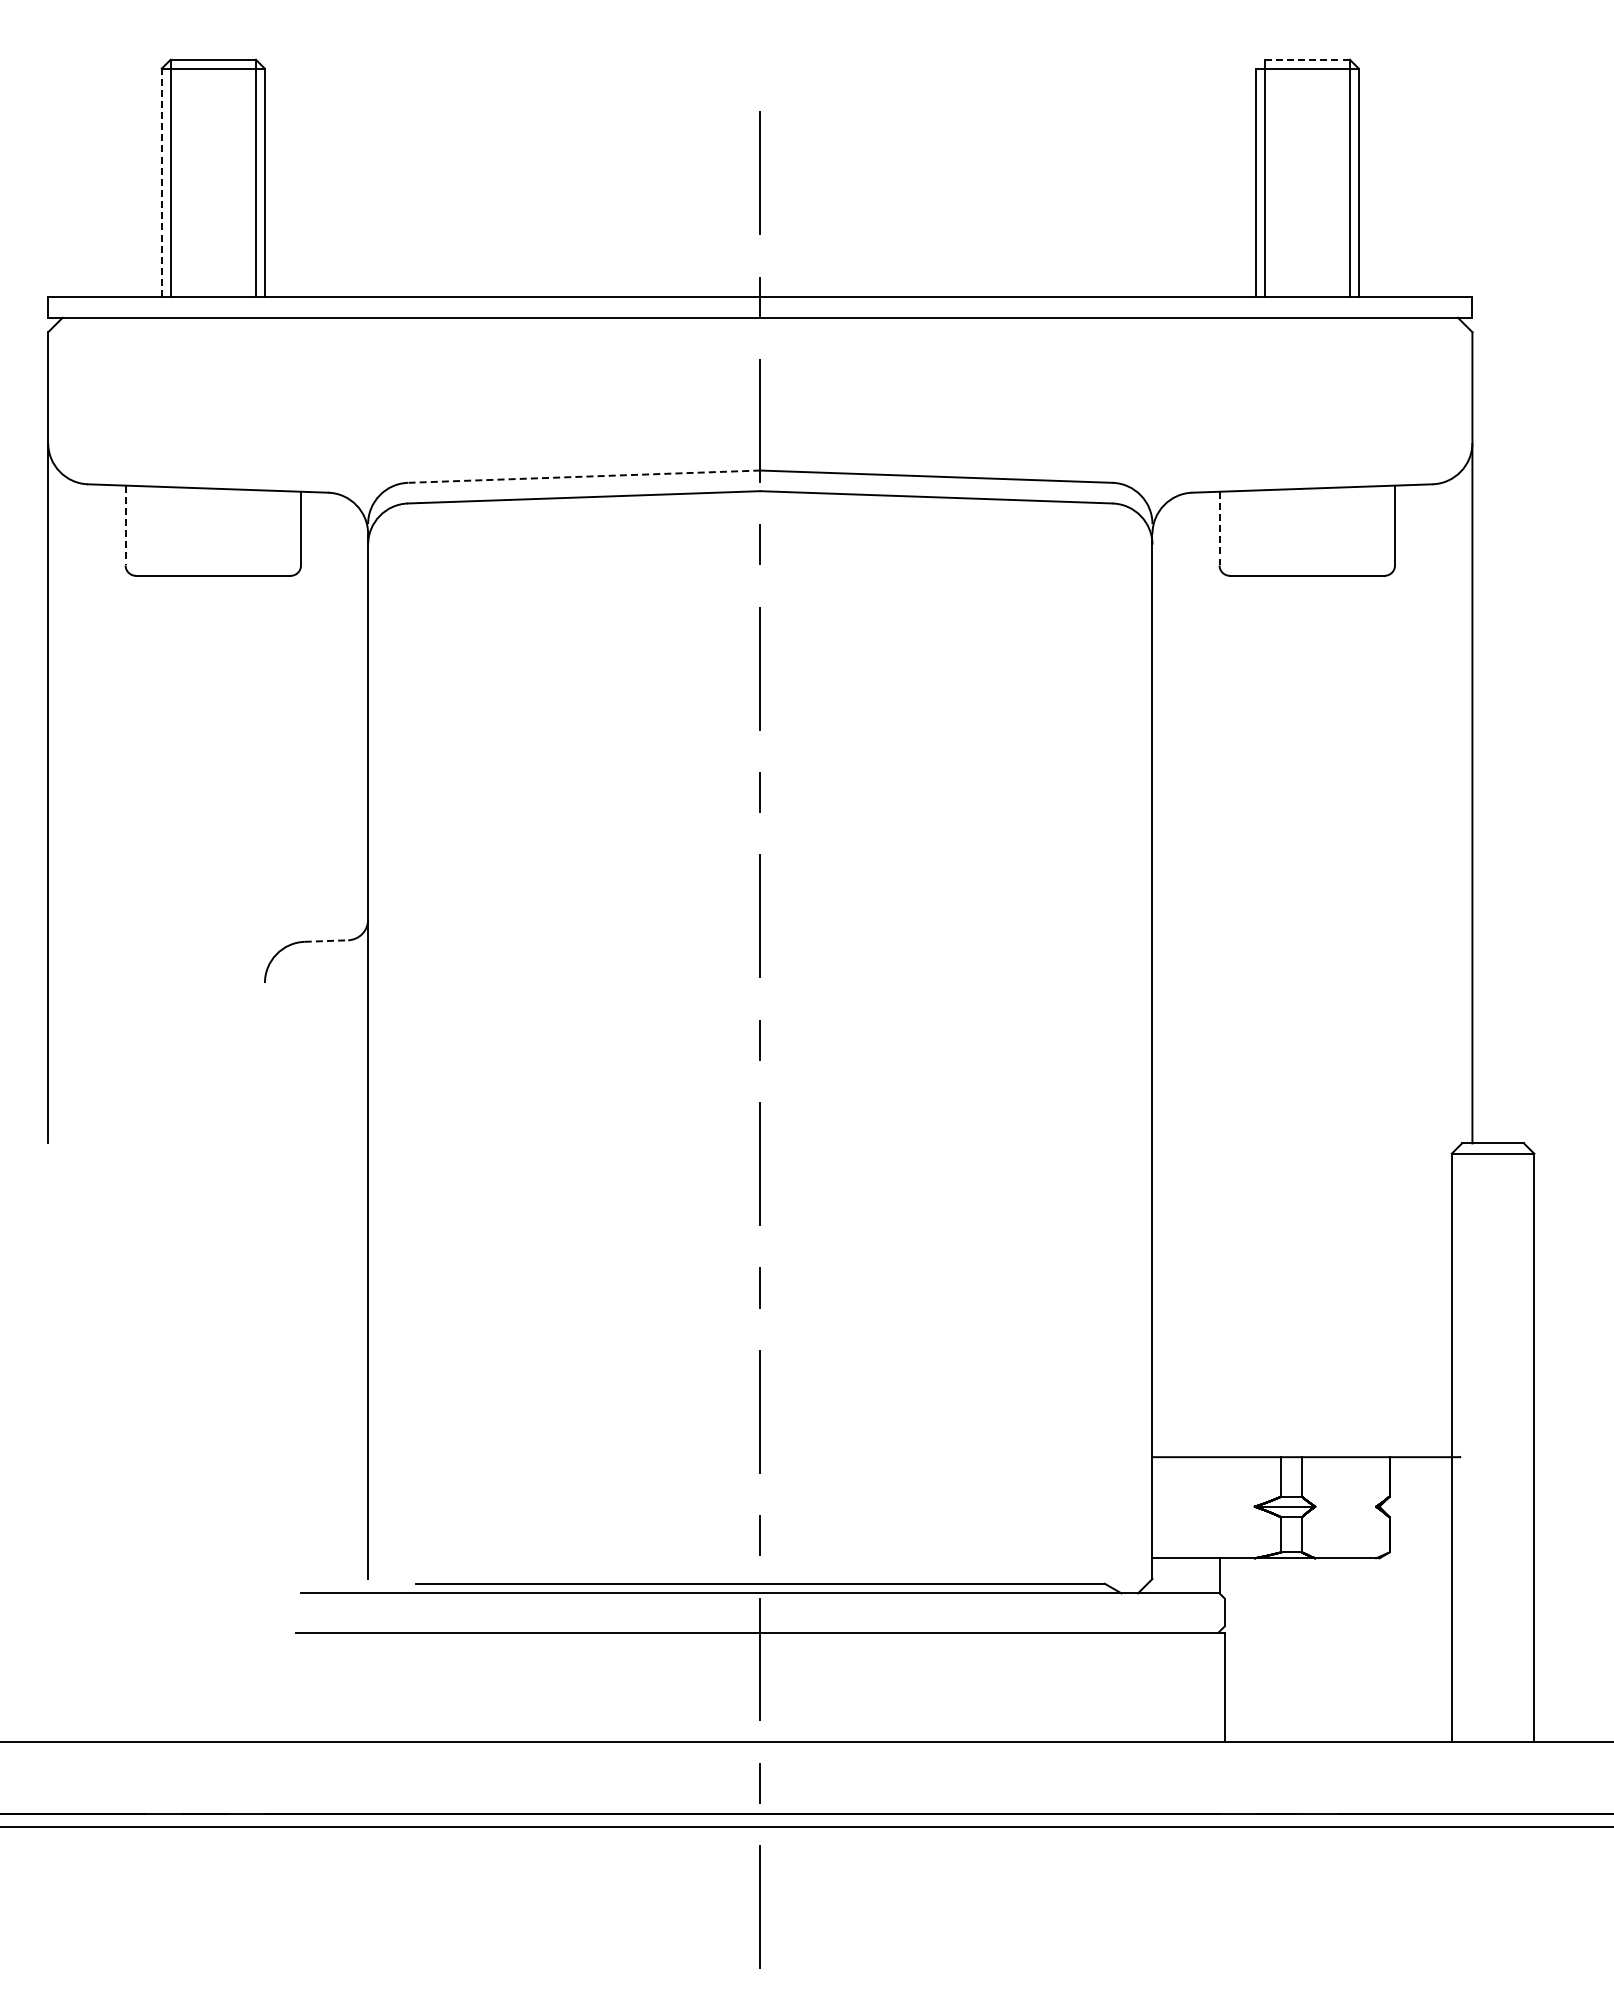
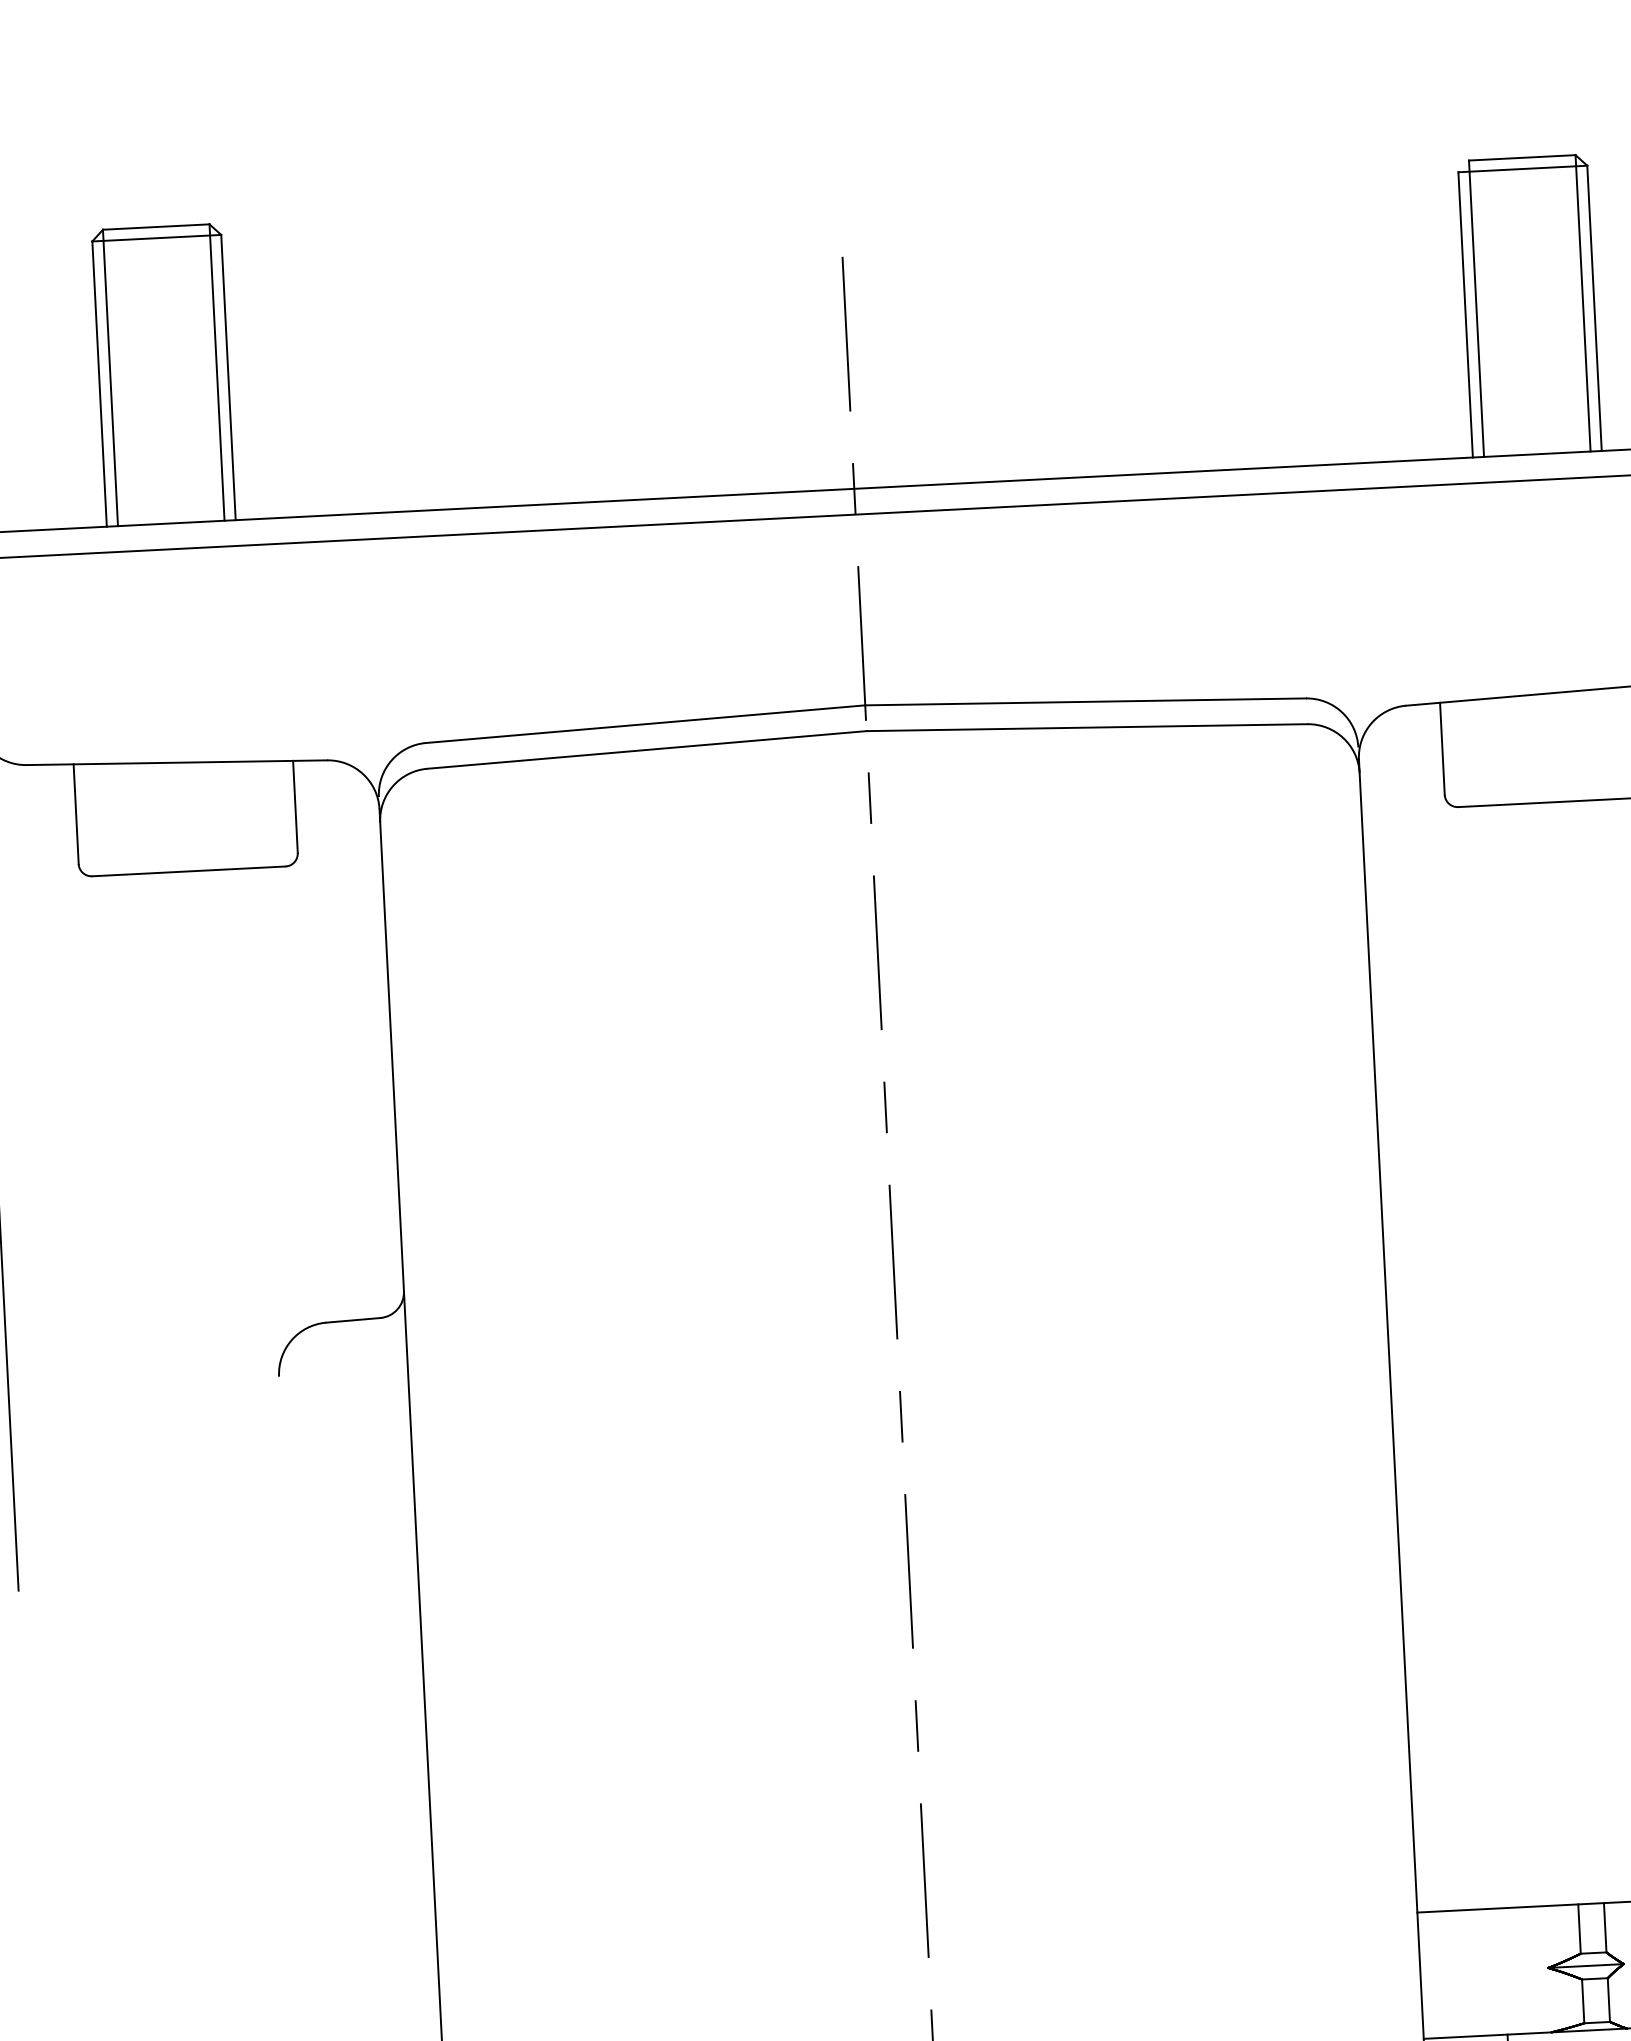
line: (1307, 59) -> (1522, 157), dashed -> solid
line: (161, 182) -> (99, 383), dashed -> solid
line: (583, 476) -> (644, 723), dashed -> solid
line: (125, 525) -> (76, 814), dashed -> solid
line: (1219, 528) -> (1442, 748), dashed -> solid
line: (326, 941) -> (353, 1320), dashed -> solid

